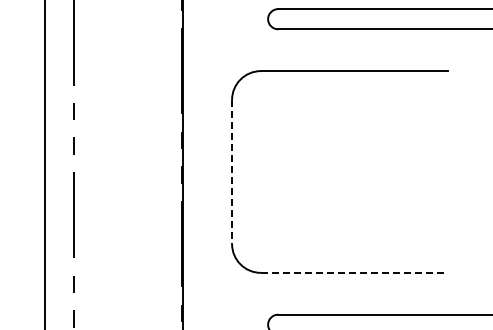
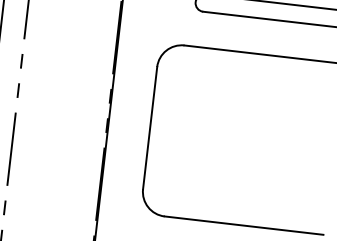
line: (232, 172) -> (150, 128), dashed -> solid
line: (354, 272) -> (244, 225), dashed -> solid

